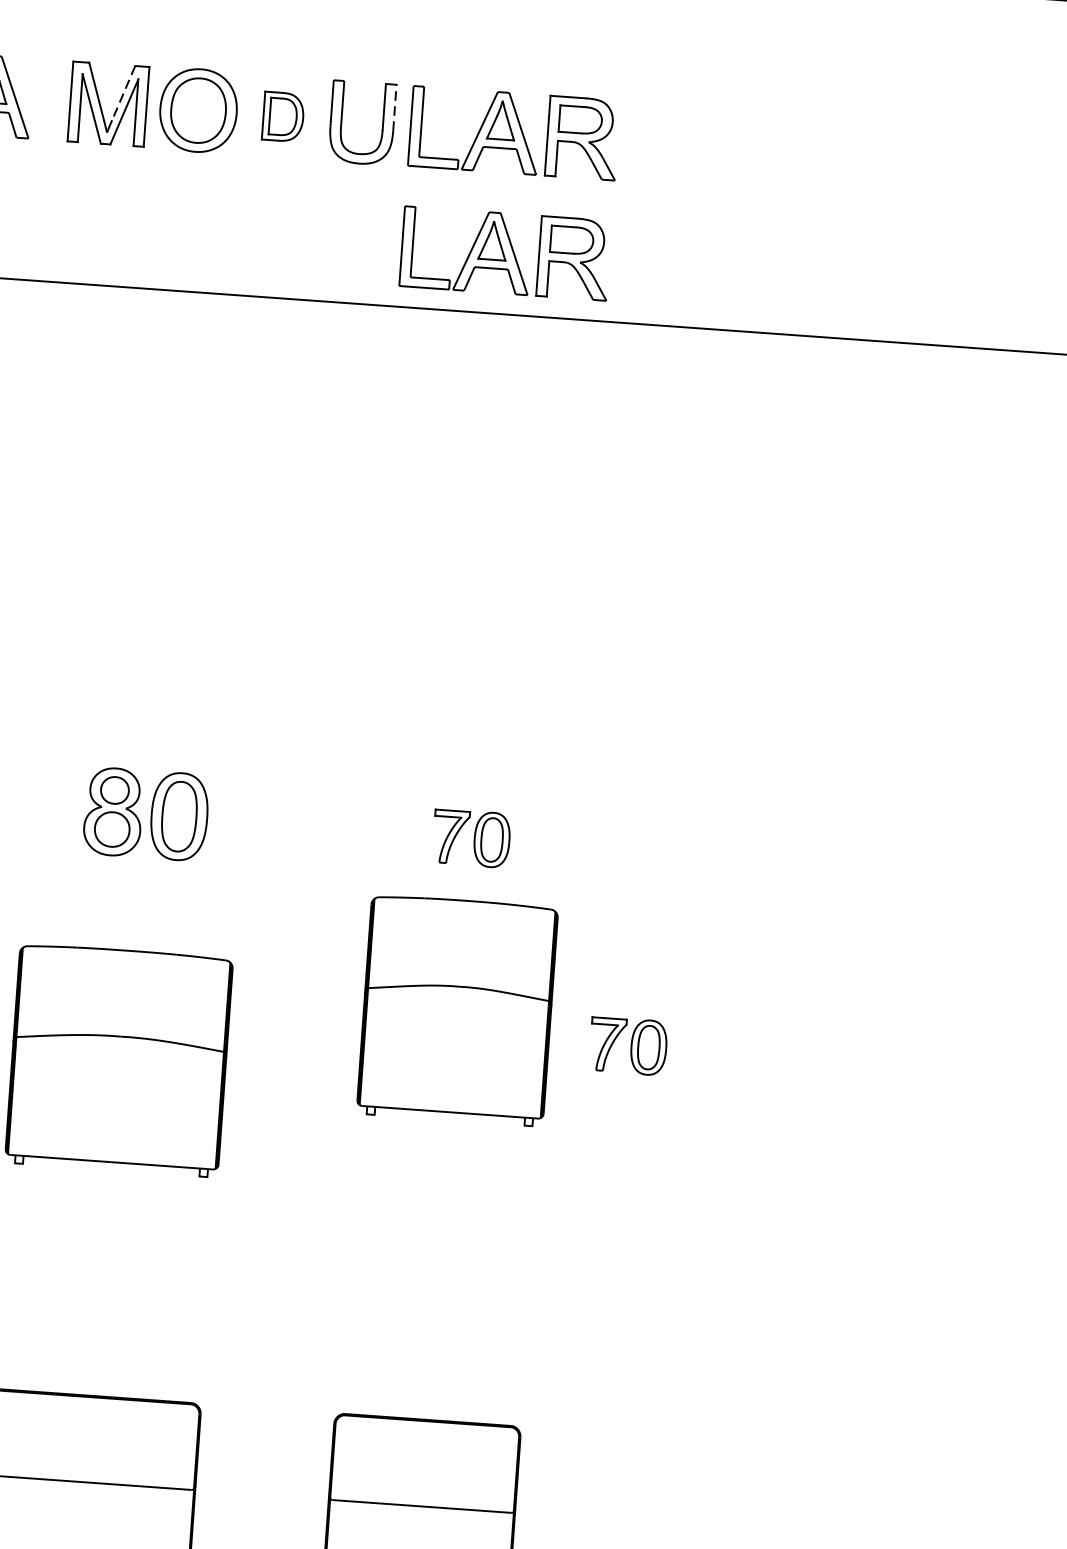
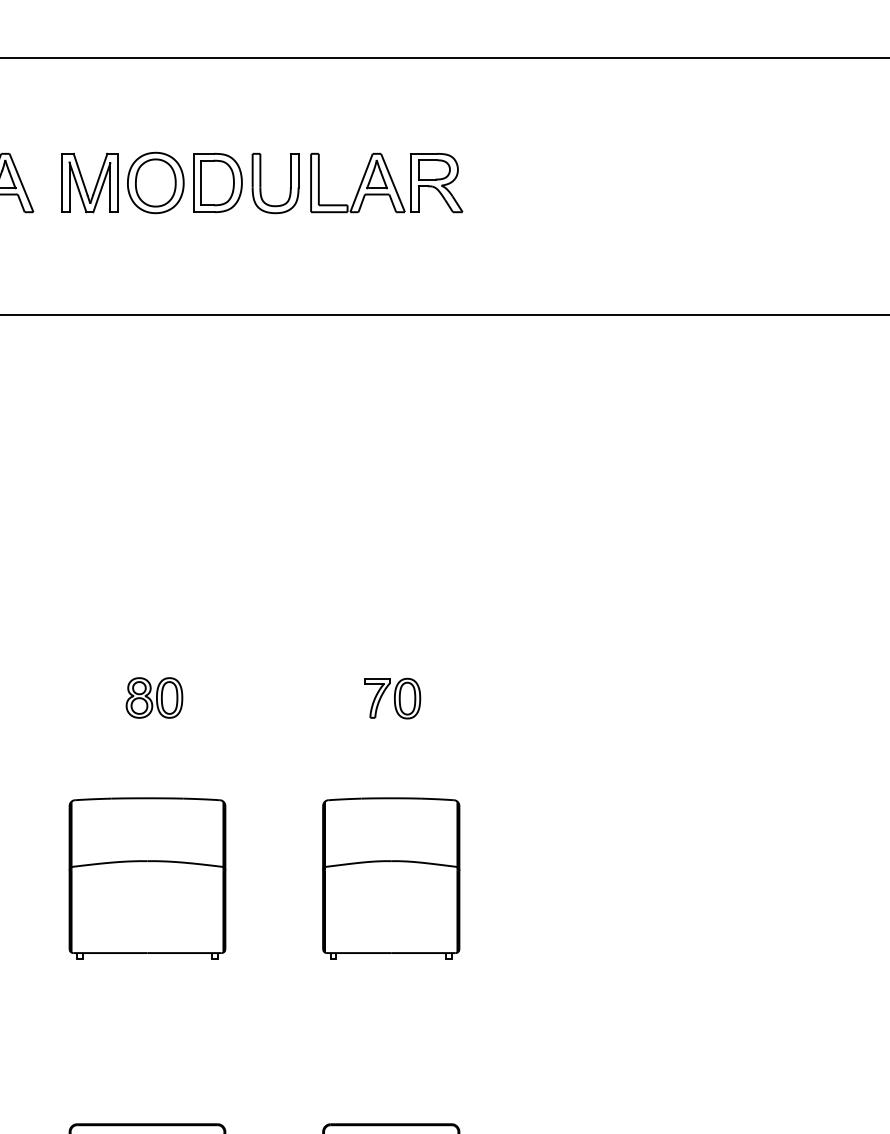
line: (123, 93) -> (100, 174), dashed -> solid
line: (394, 107) -> (298, 170), dashed -> solid
part: (282, 117) -> (217, 183), size x1.67
part: (505, 252) -> (386, 270), removed
part: (146, 813) -> (154, 697), size x0.62
part: (457, 1010) -> (391, 878), moved
part: (628, 1045) -> (517, 841), removed

